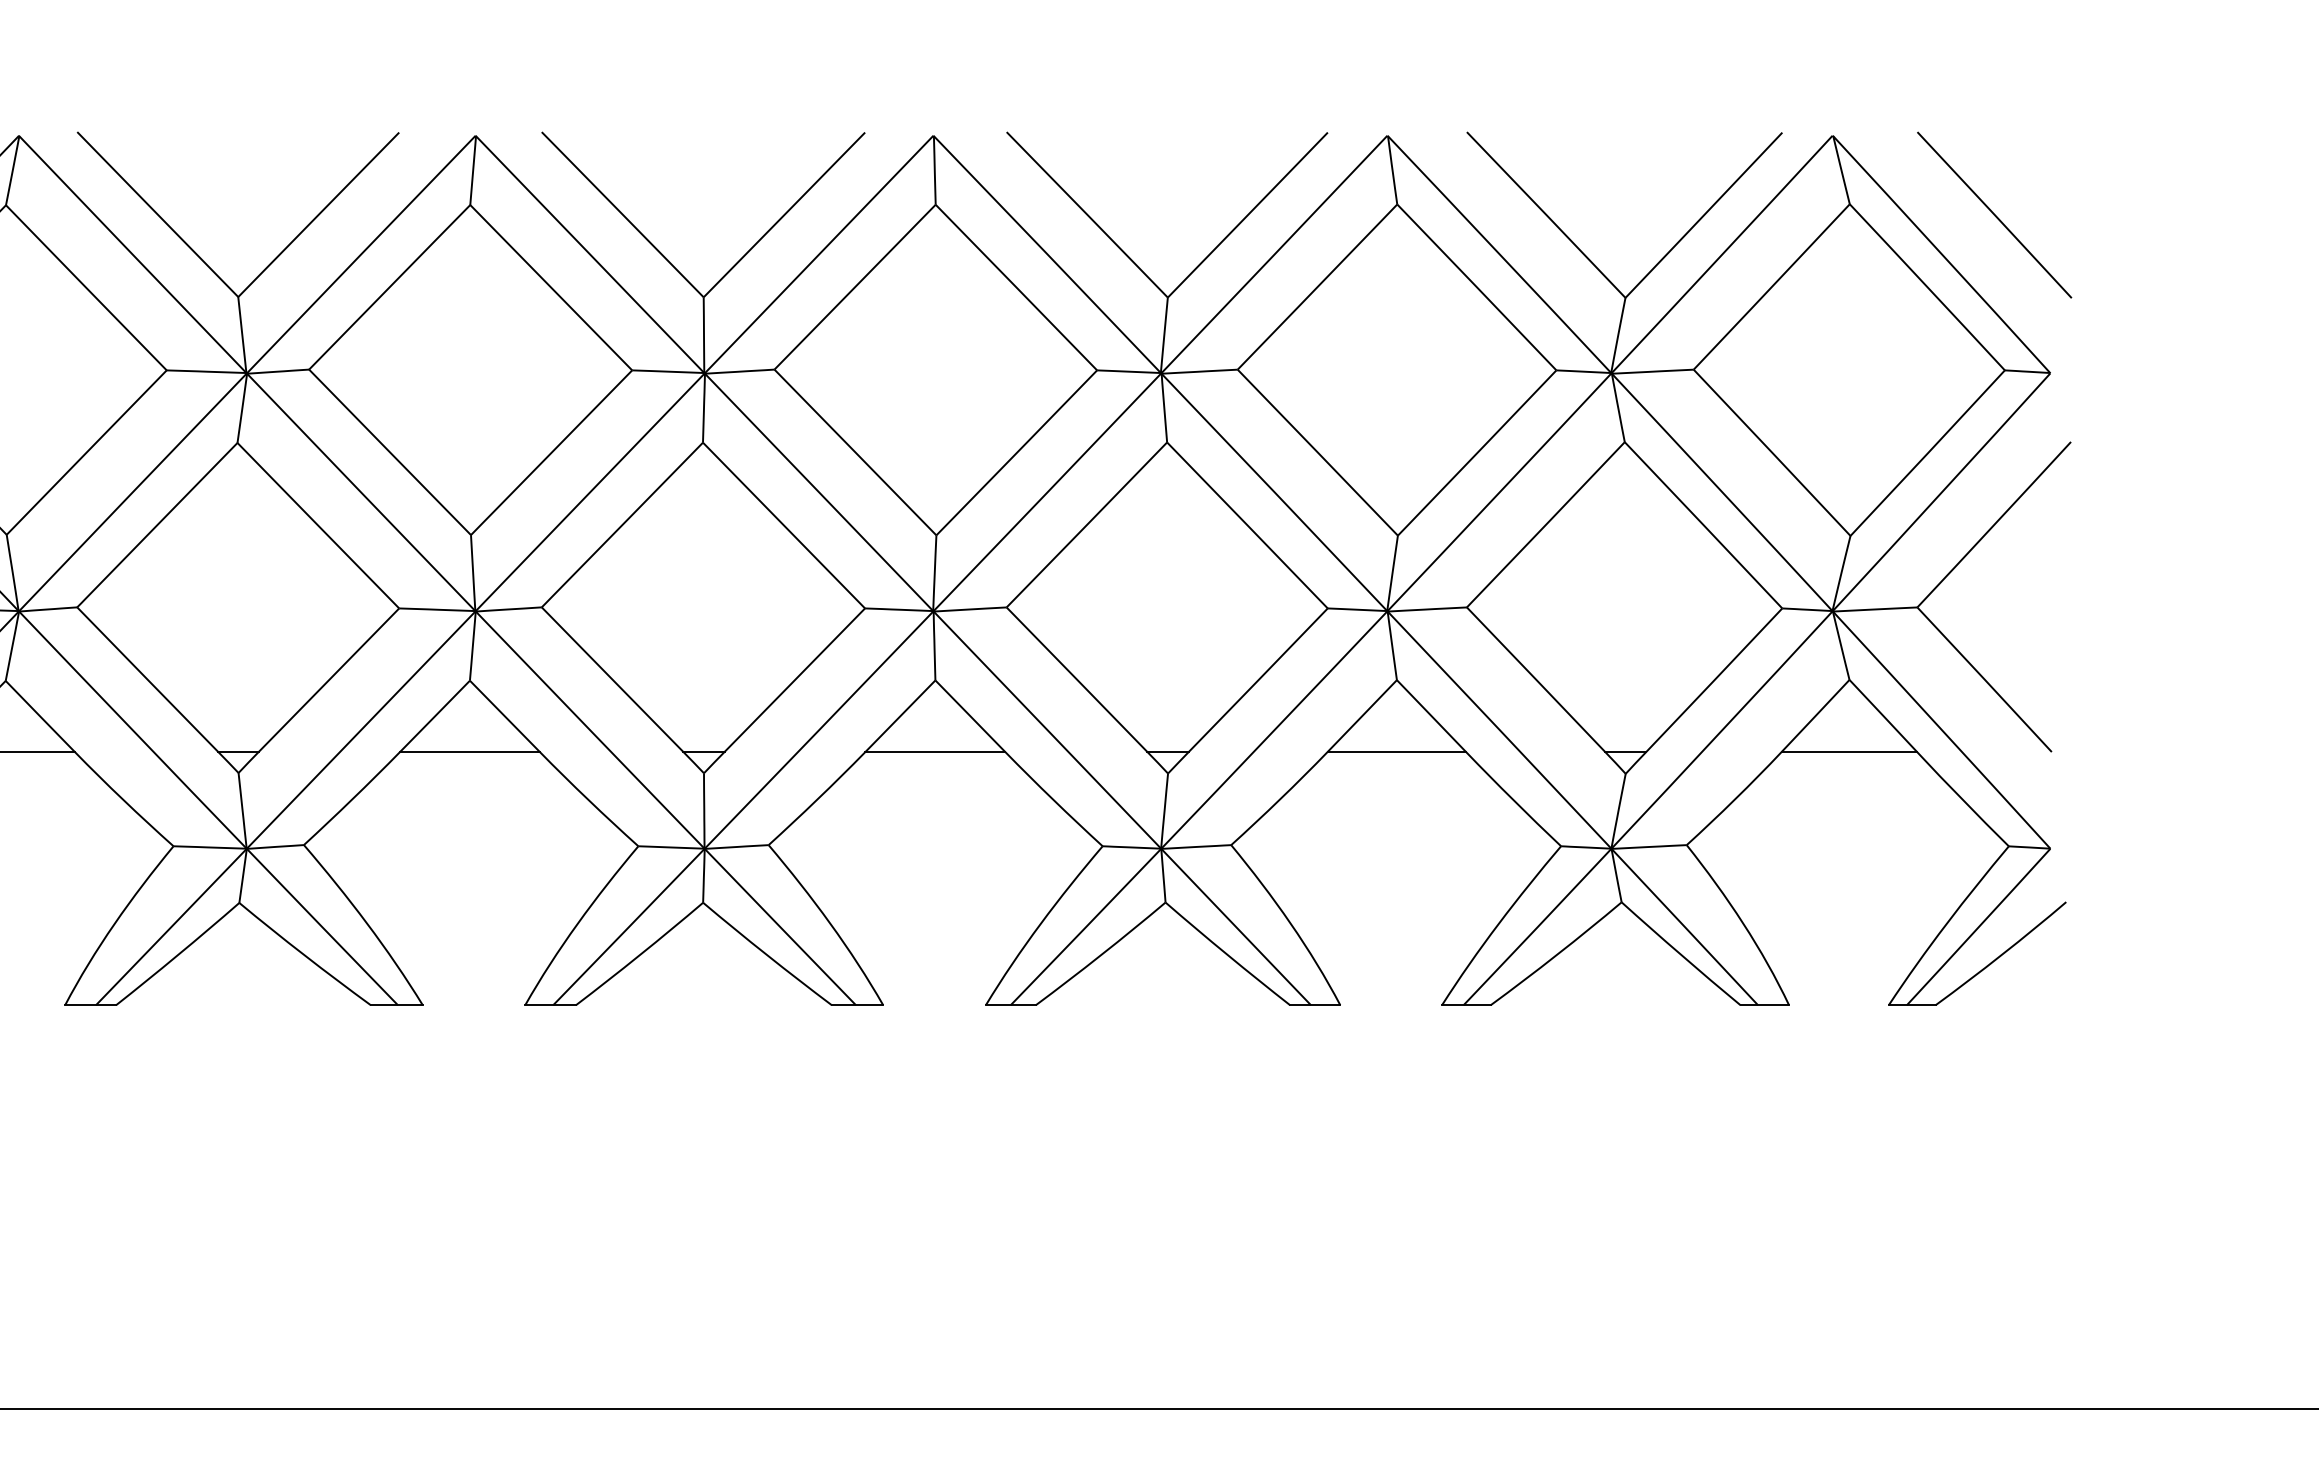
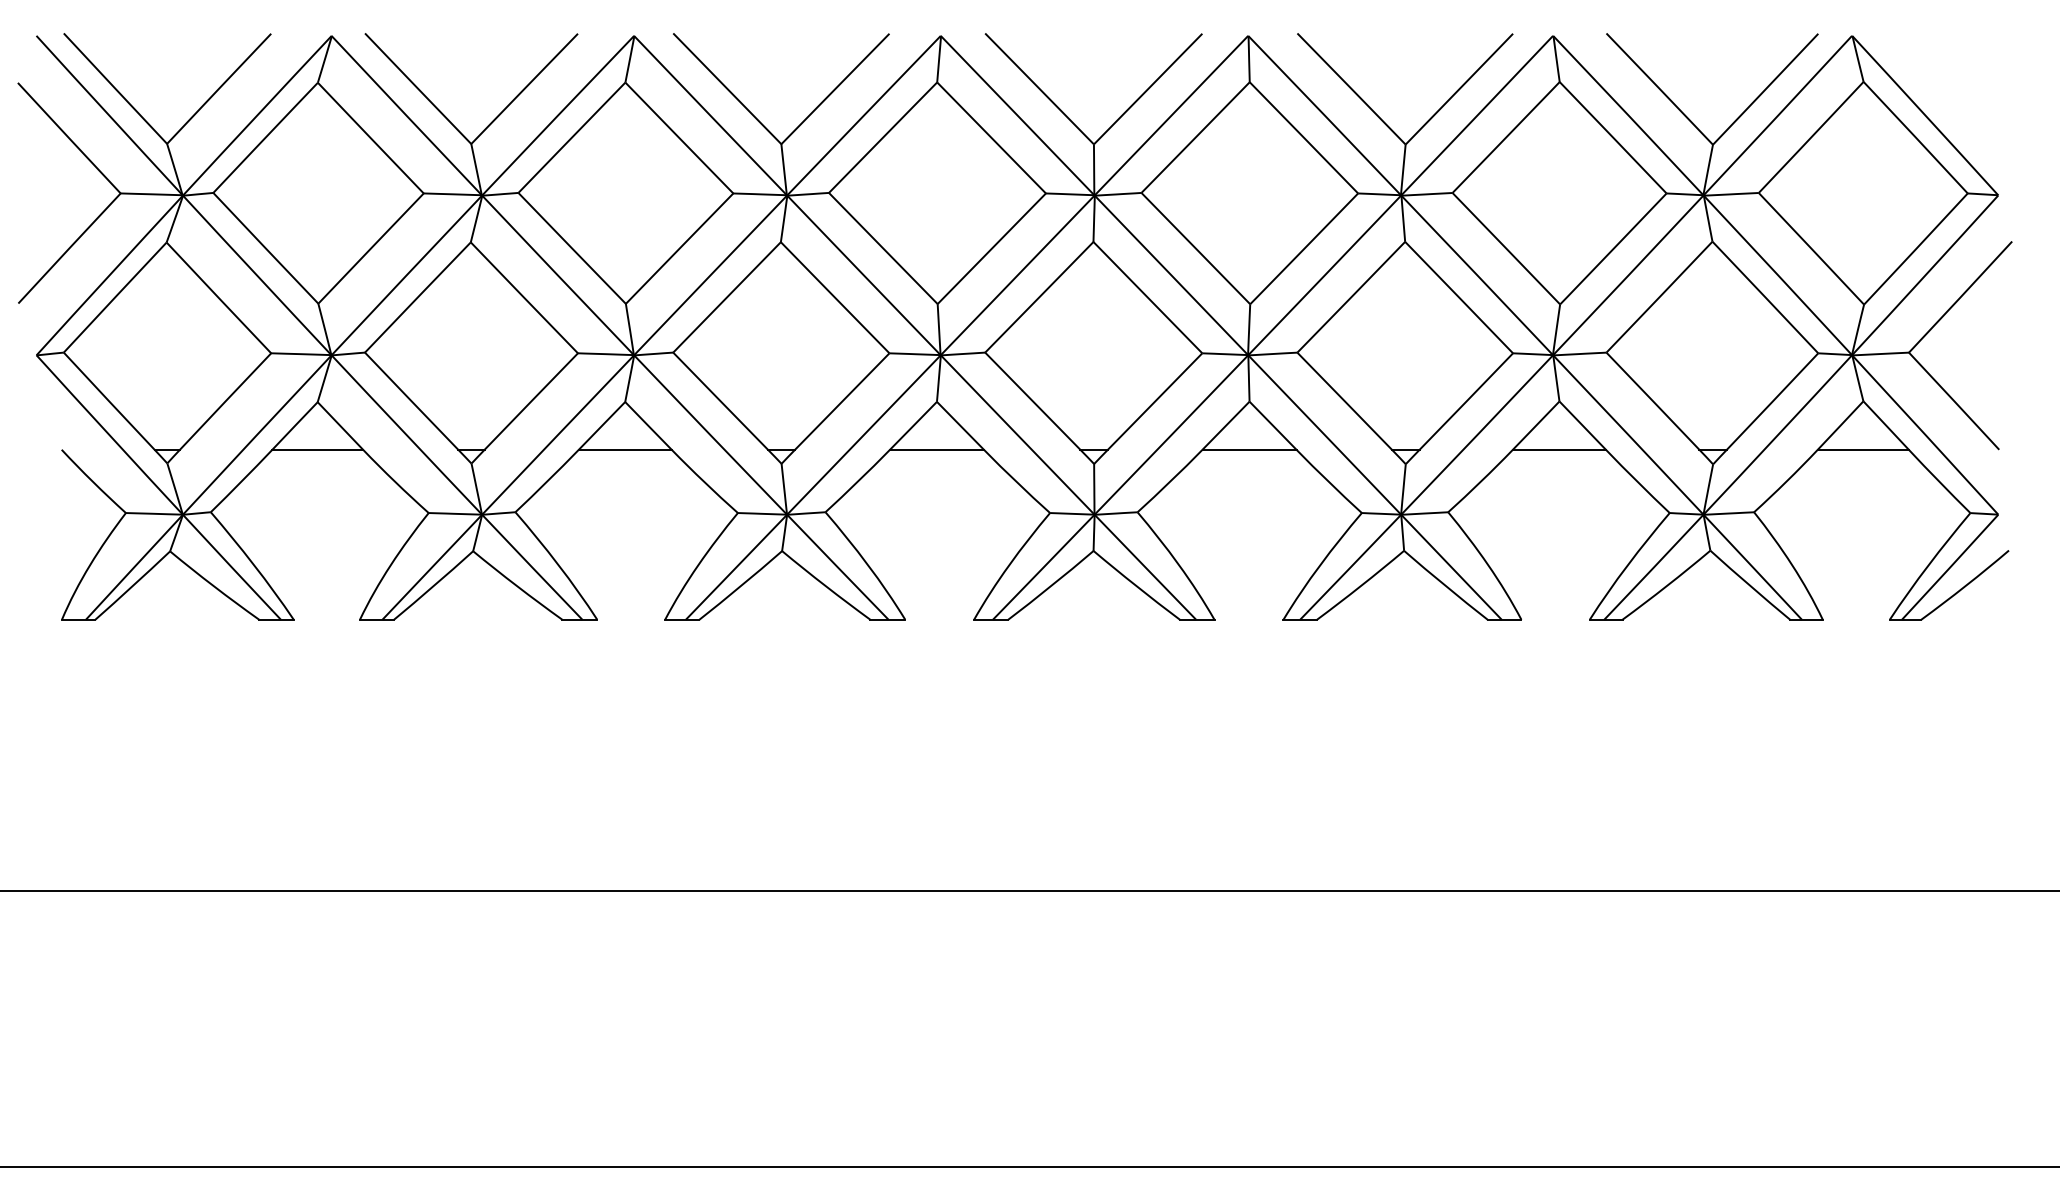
line: (1994, 215) -> (1960, 89), removed

